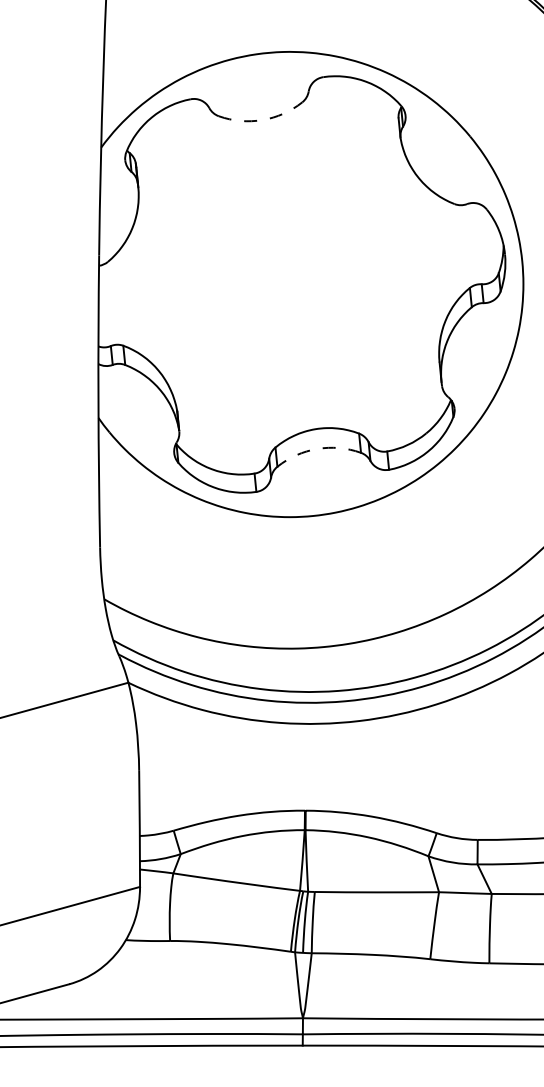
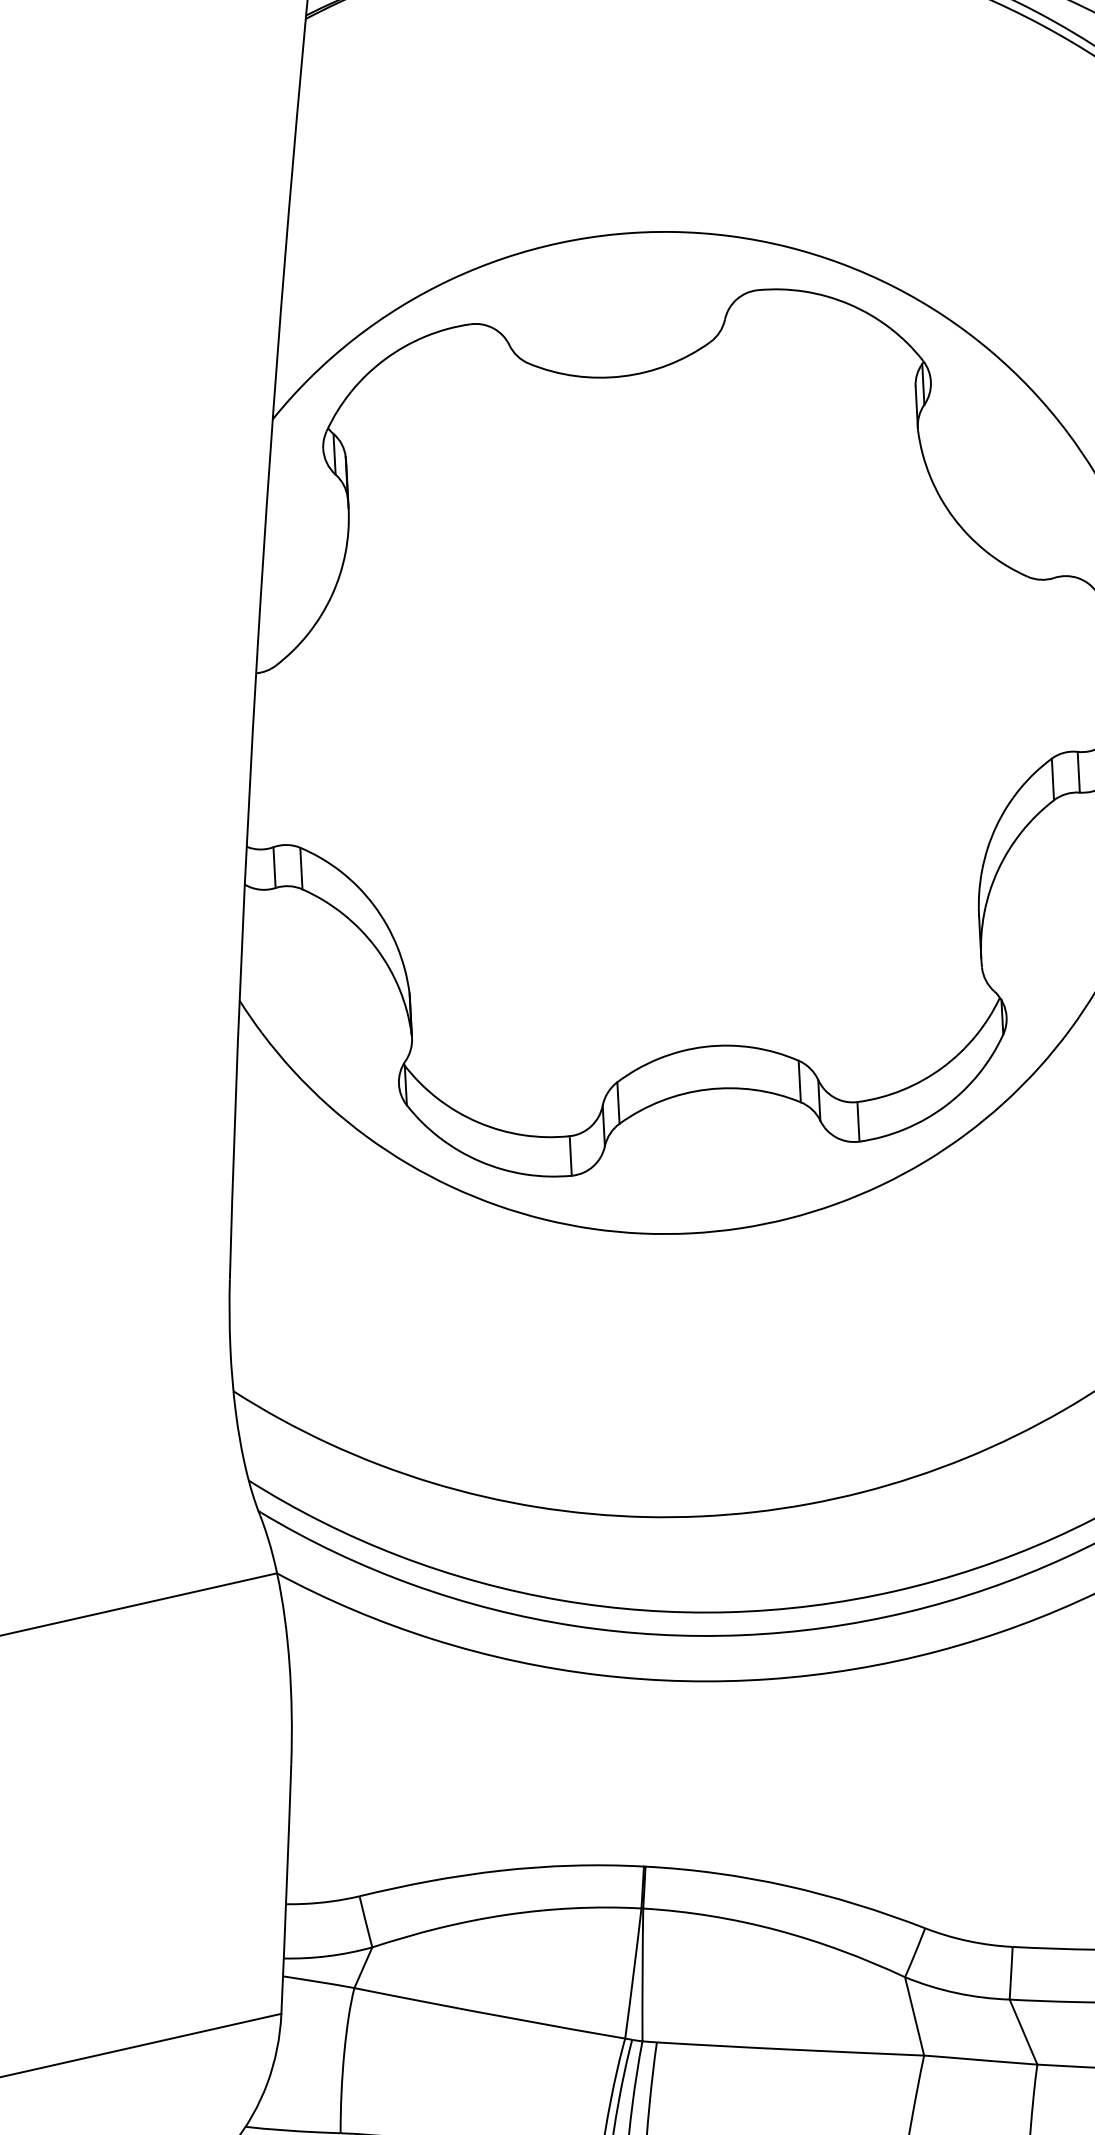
arc: (262, 120) -> (622, 377), dashed -> solid
arc: (317, 448) -> (707, 1088), dashed -> solid

